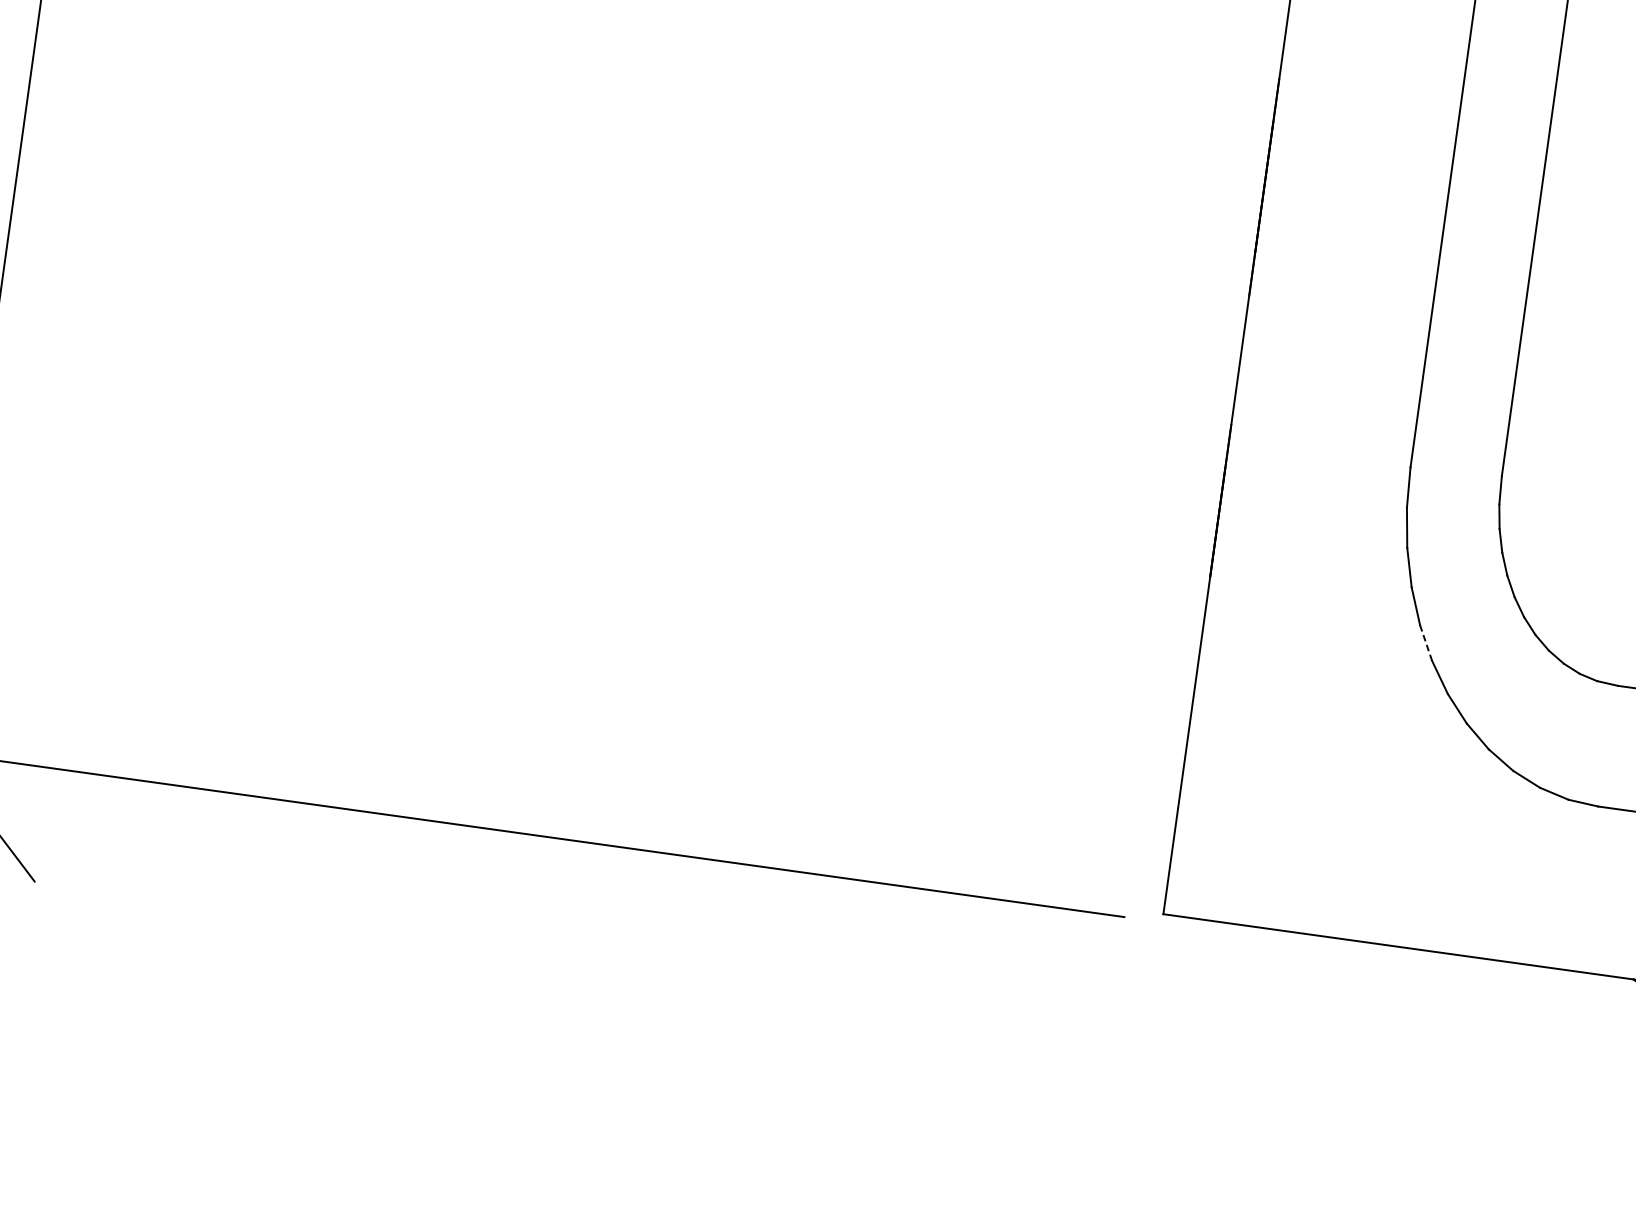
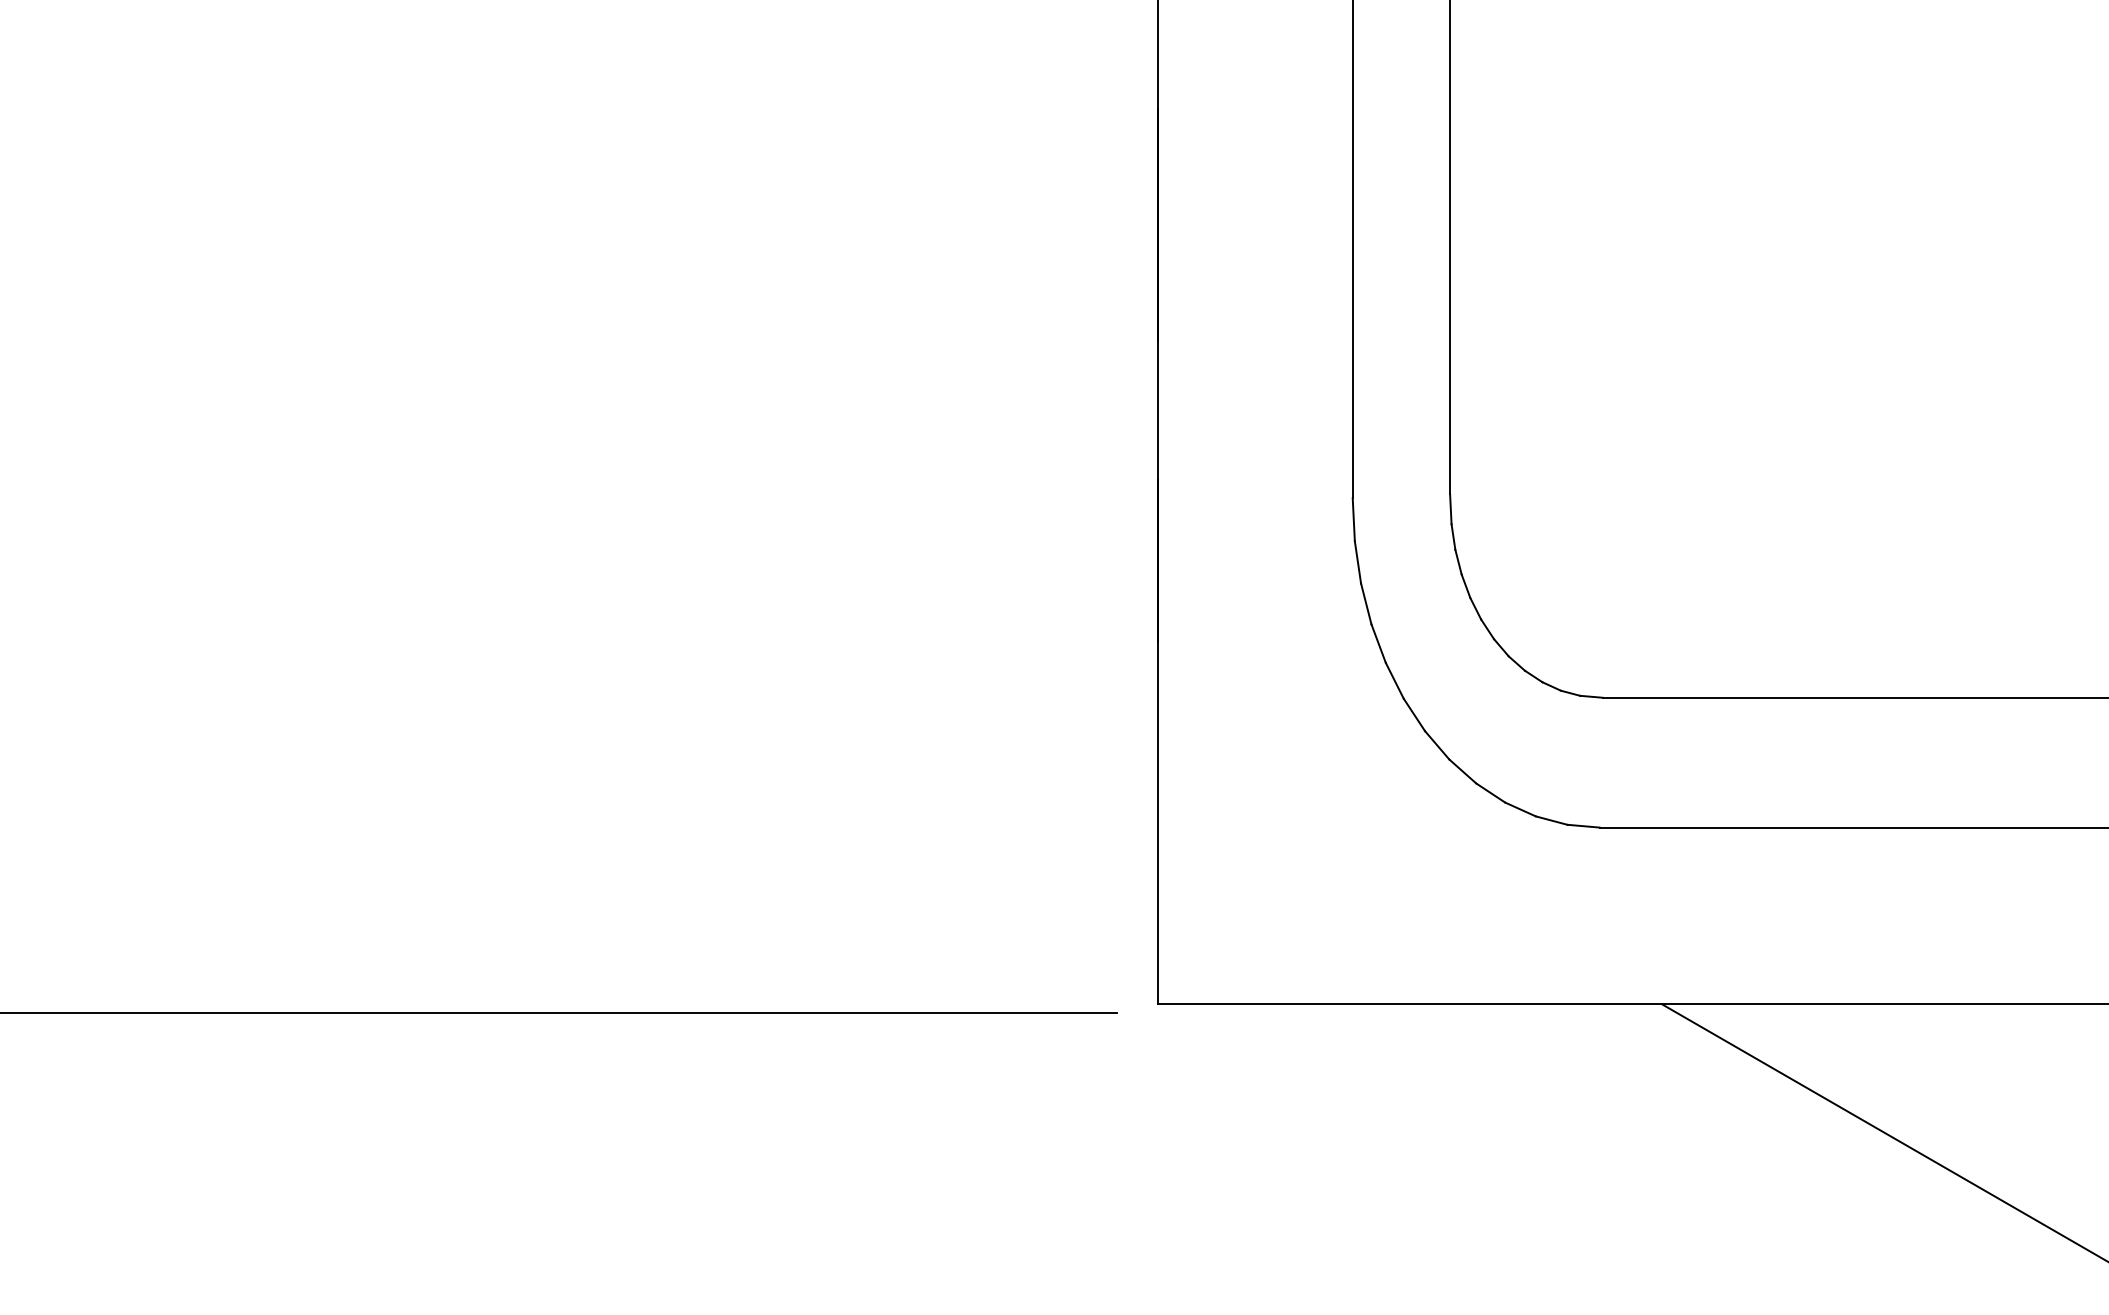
line: (1425, 642) -> (1394, 680), dashed -> solid

